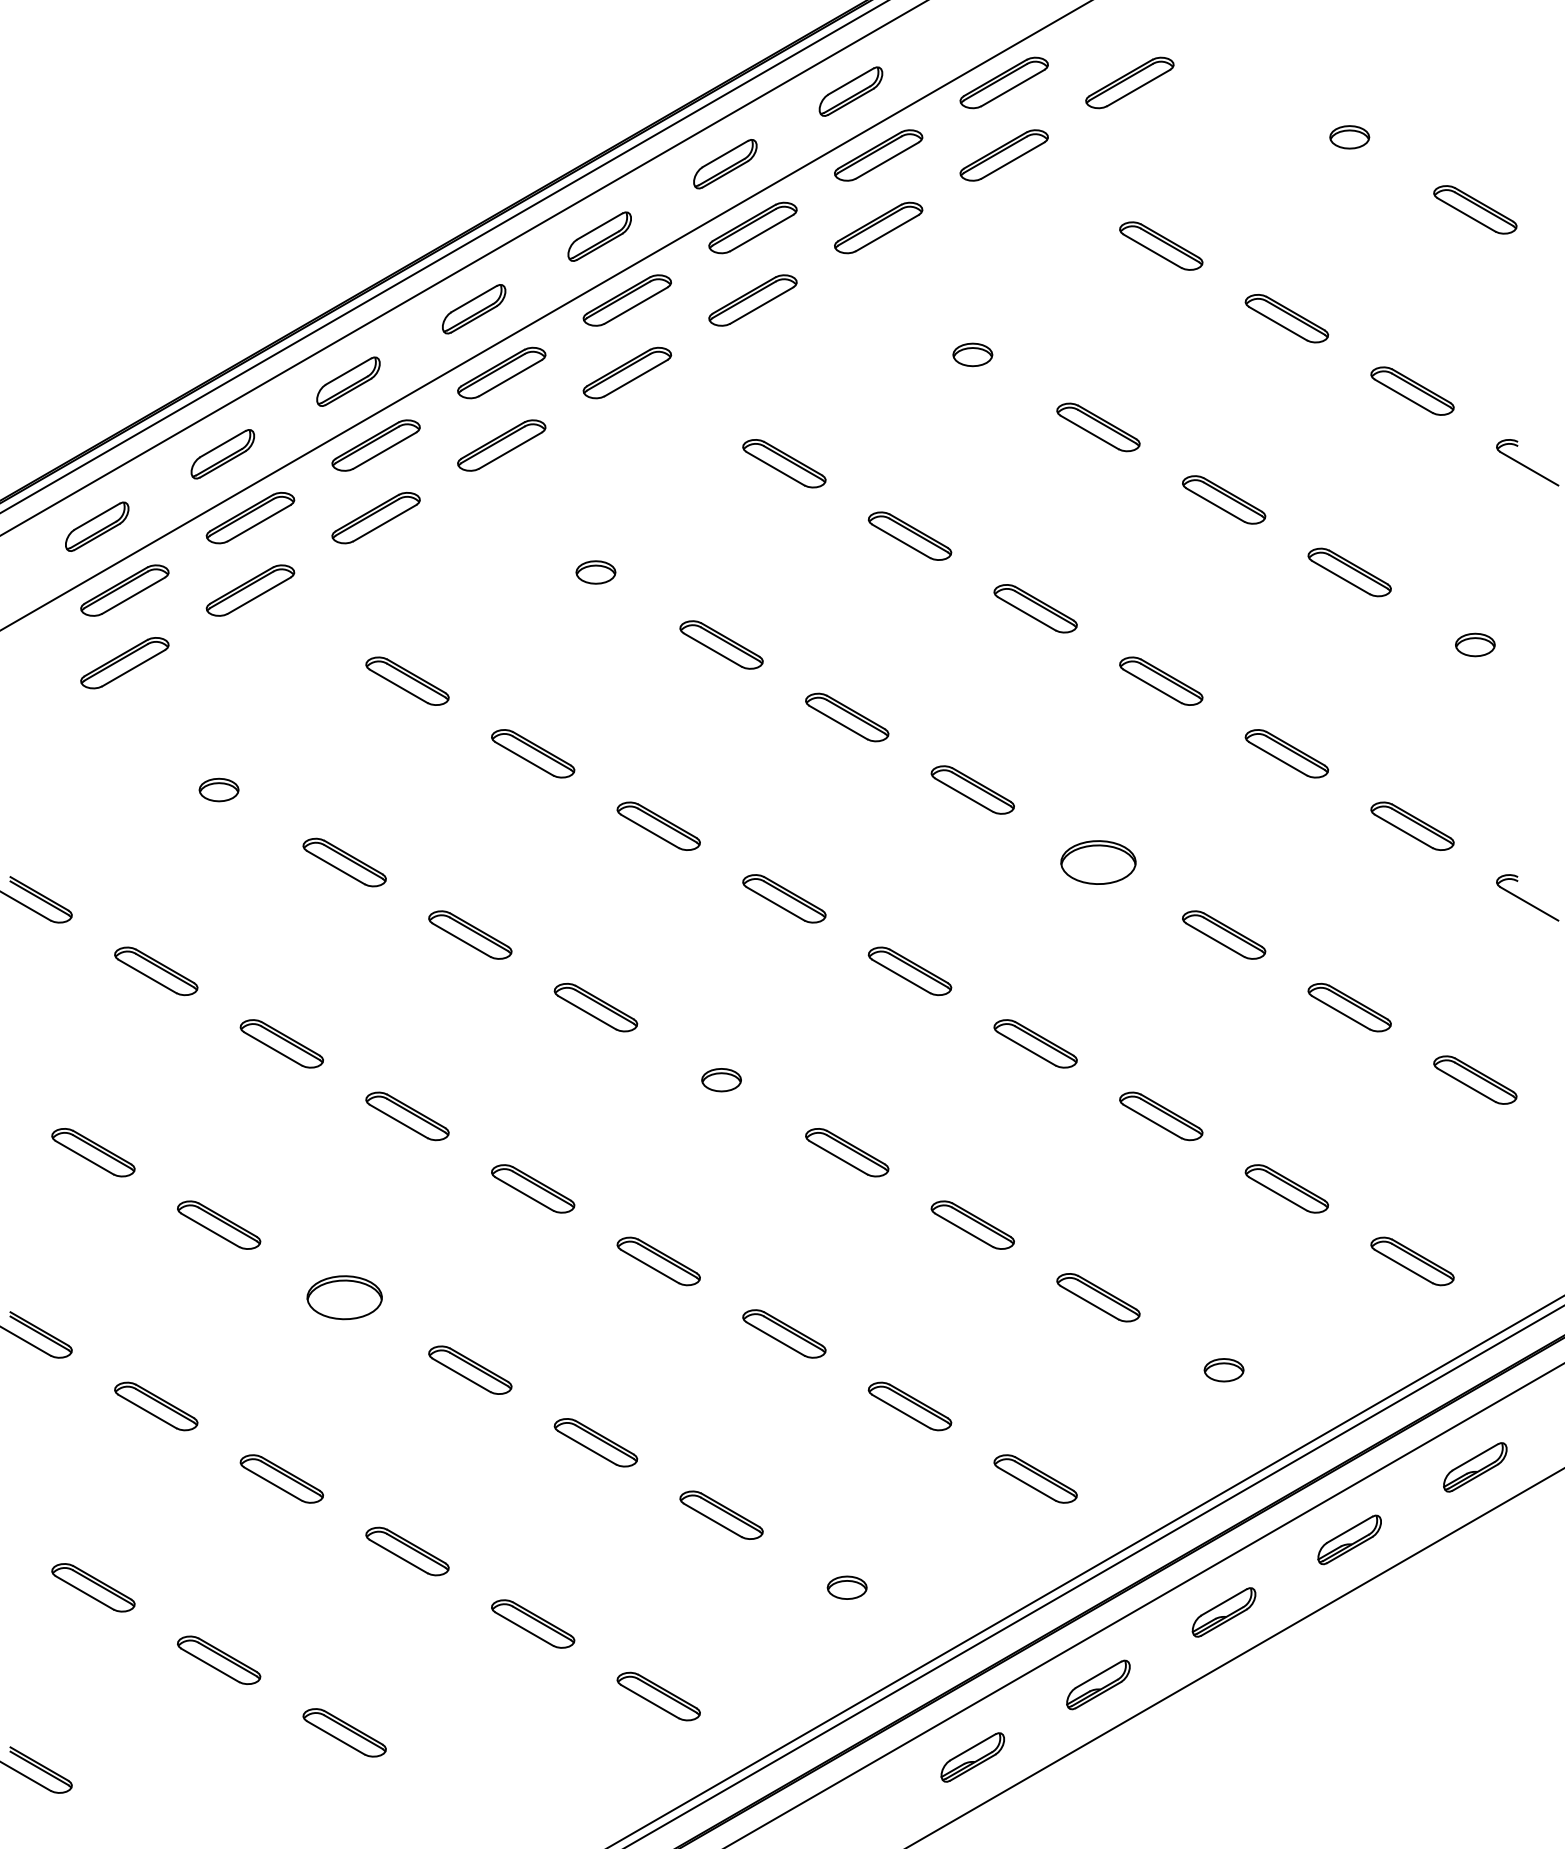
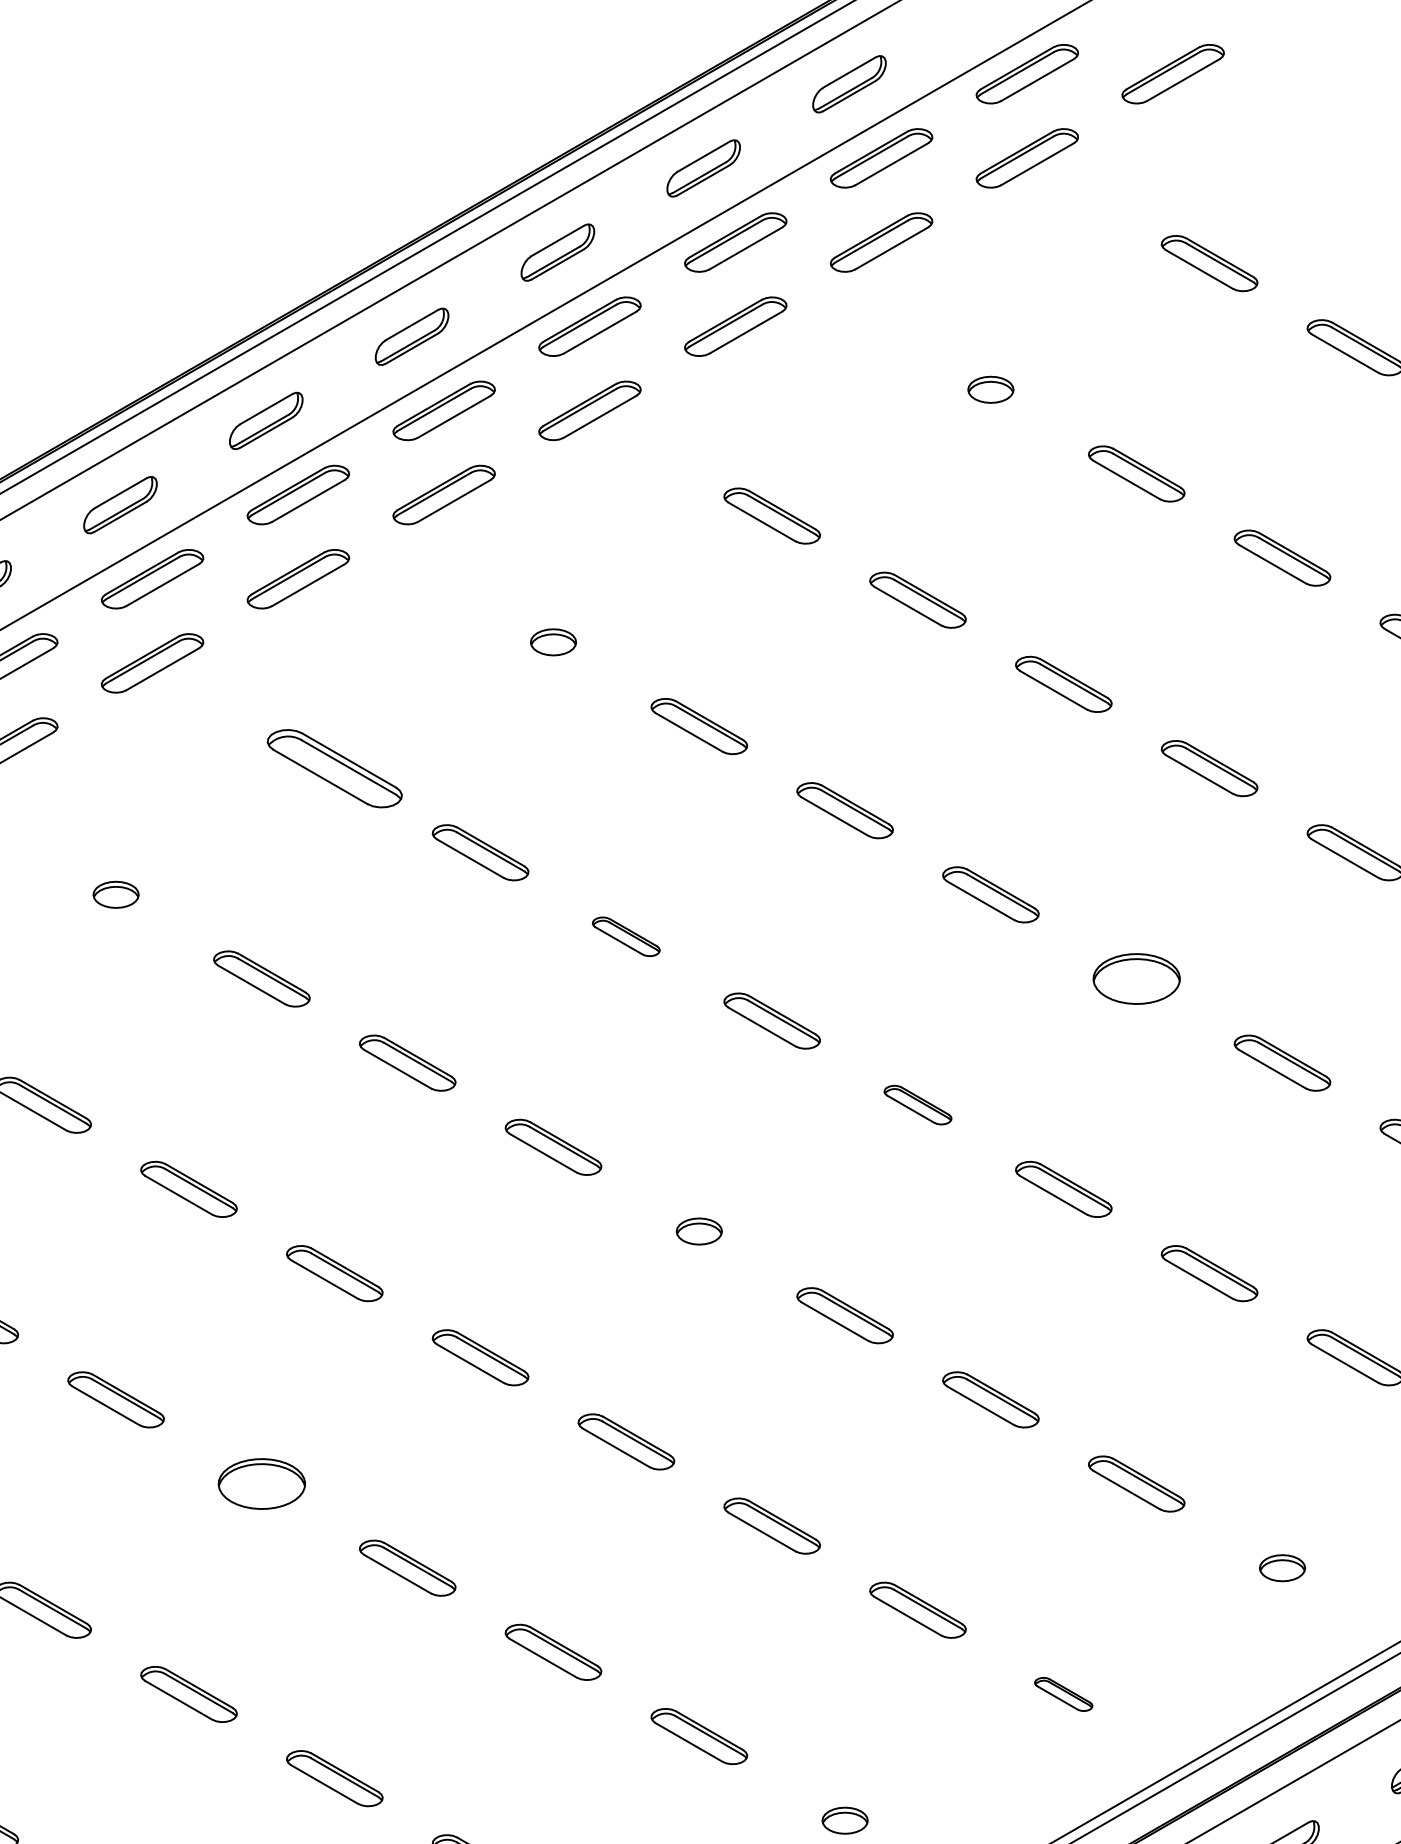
part: (407, 680) -> (334, 767), size x1.4
part: (658, 825) -> (626, 935), size x0.7
part: (909, 970) -> (917, 1104), size x0.7
part: (1035, 1478) -> (1063, 1693), size x0.6

